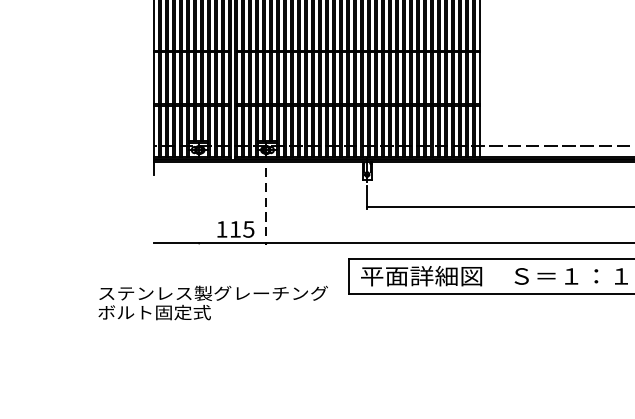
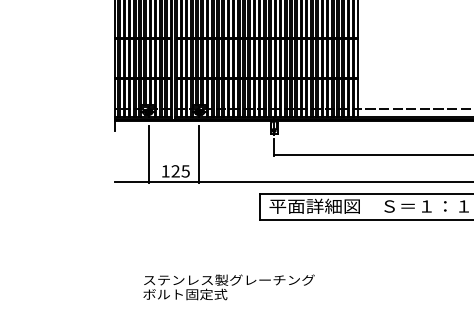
line: (199, 205) -> (148, 153), added
line: (265, 206) -> (198, 154), dashed -> solid
text: (235, 229) -> (175, 171), 115 -> 125
text: (212, 303) -> (228, 287), moved

